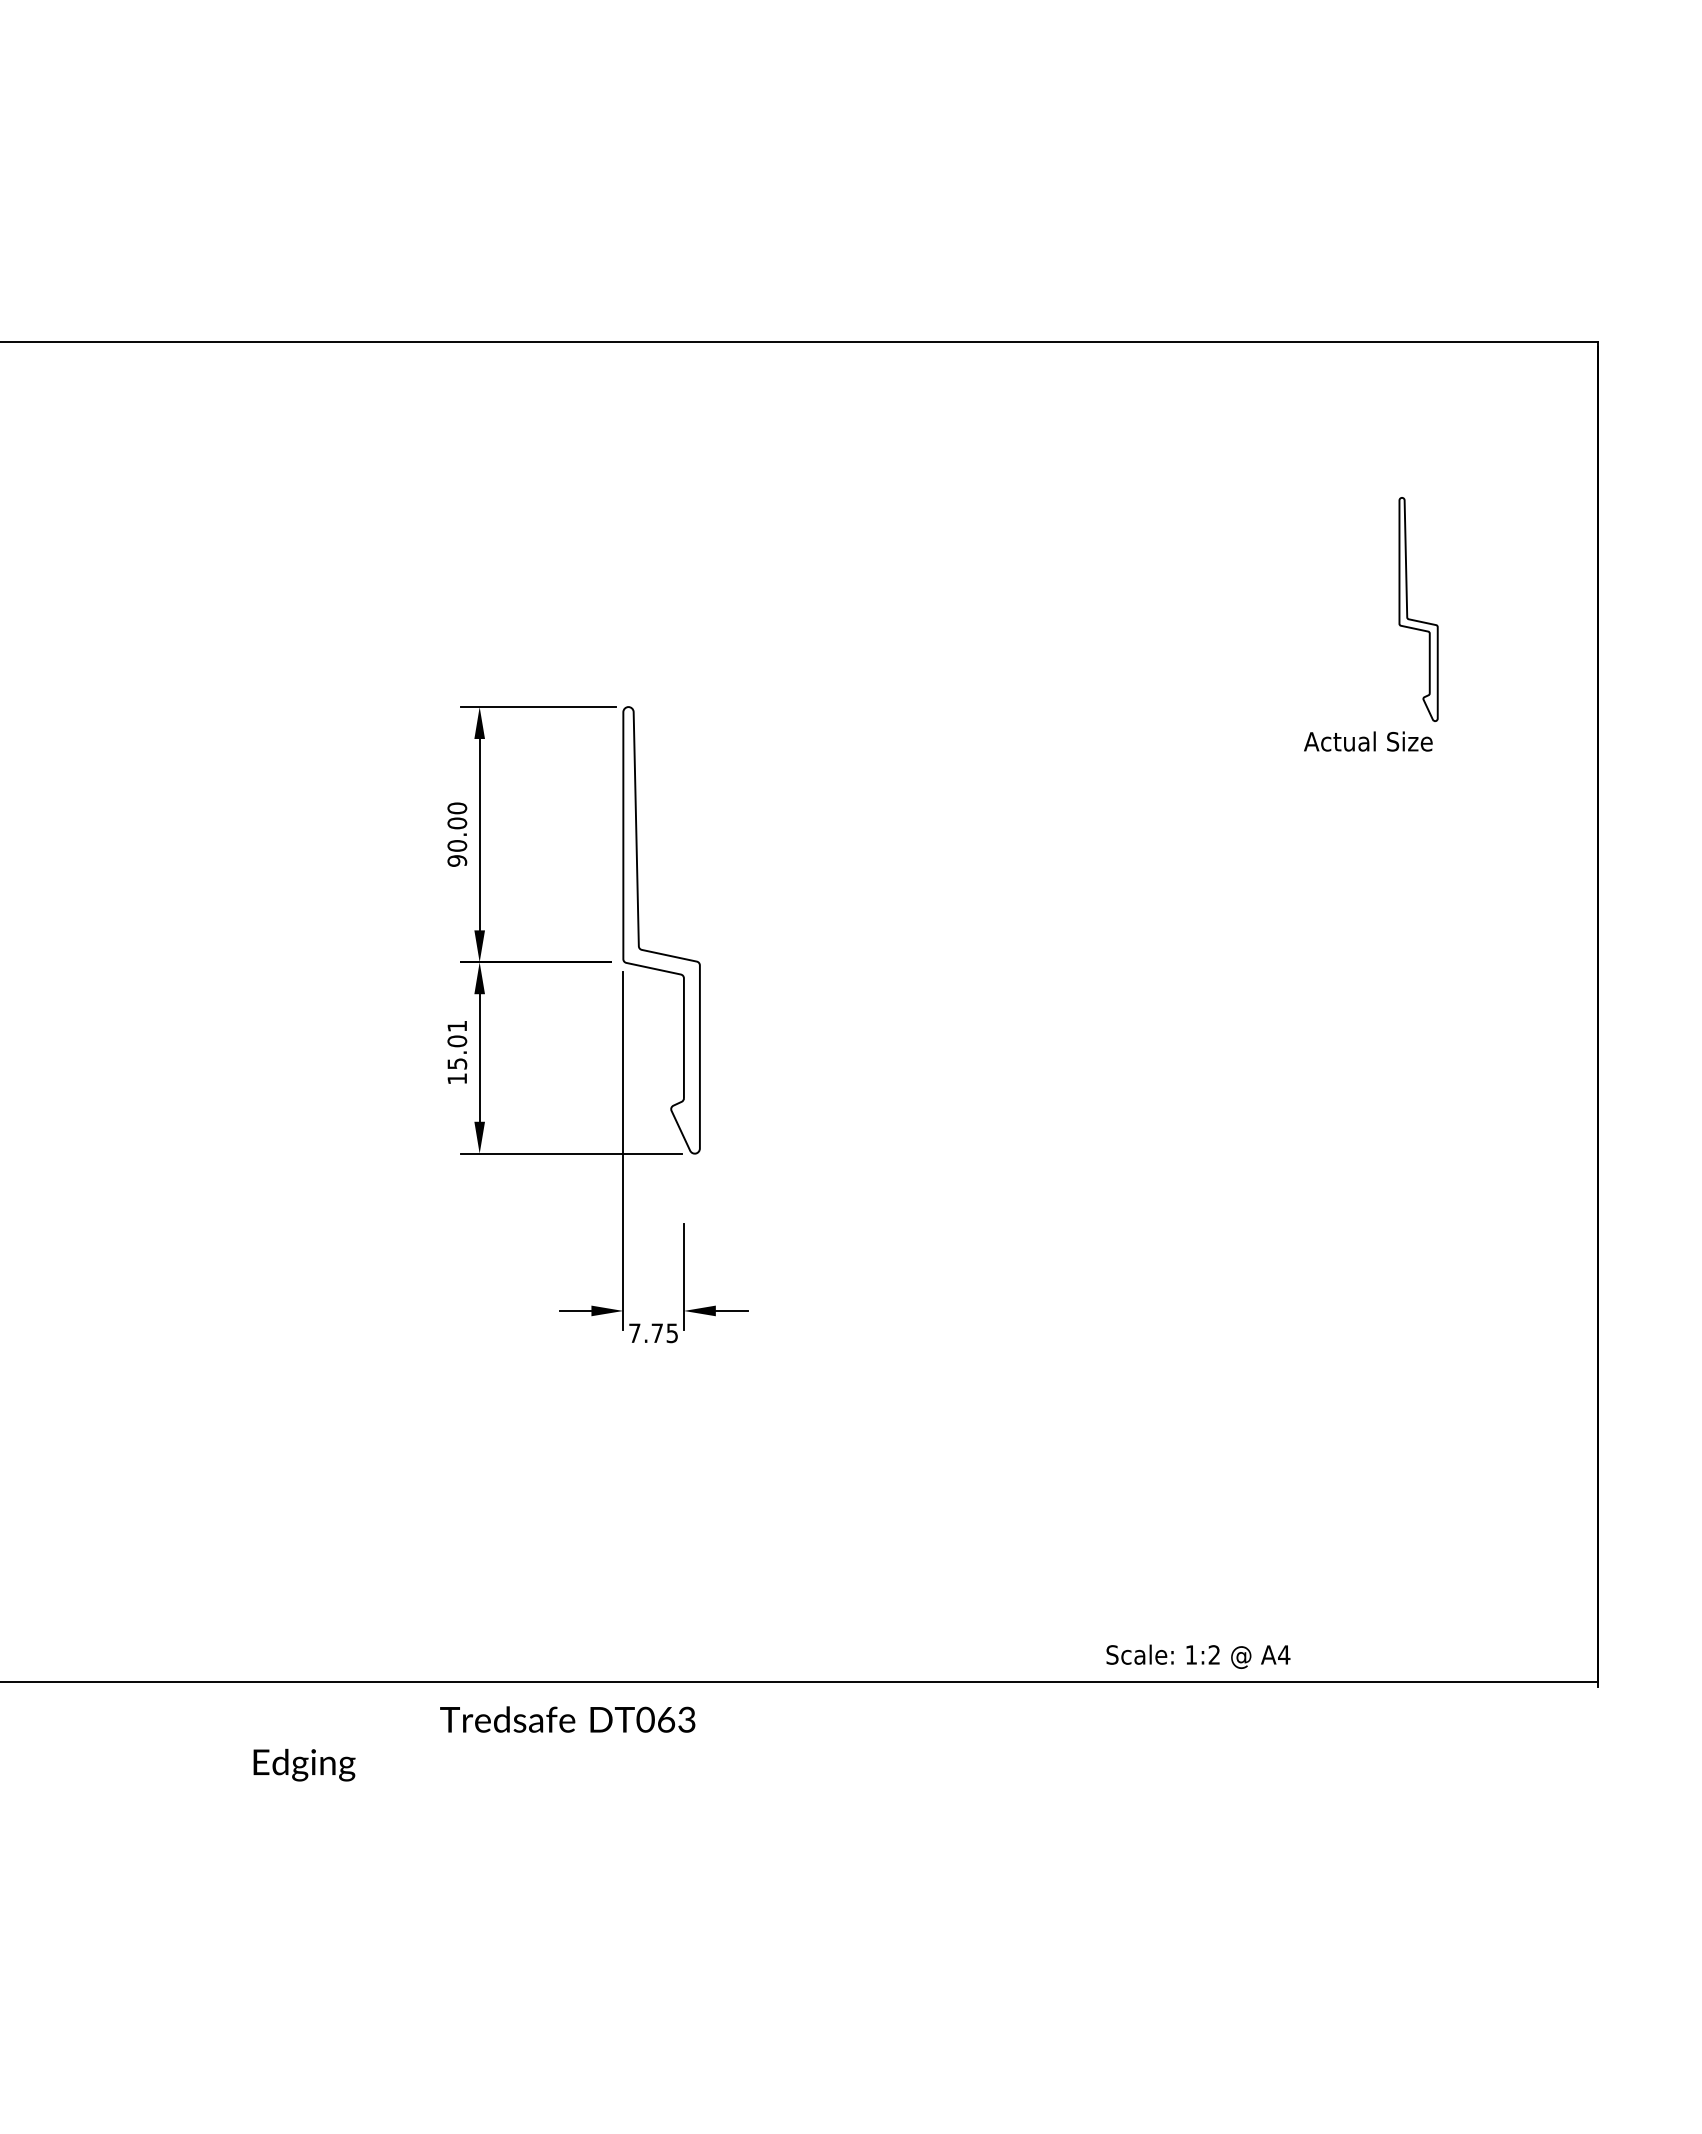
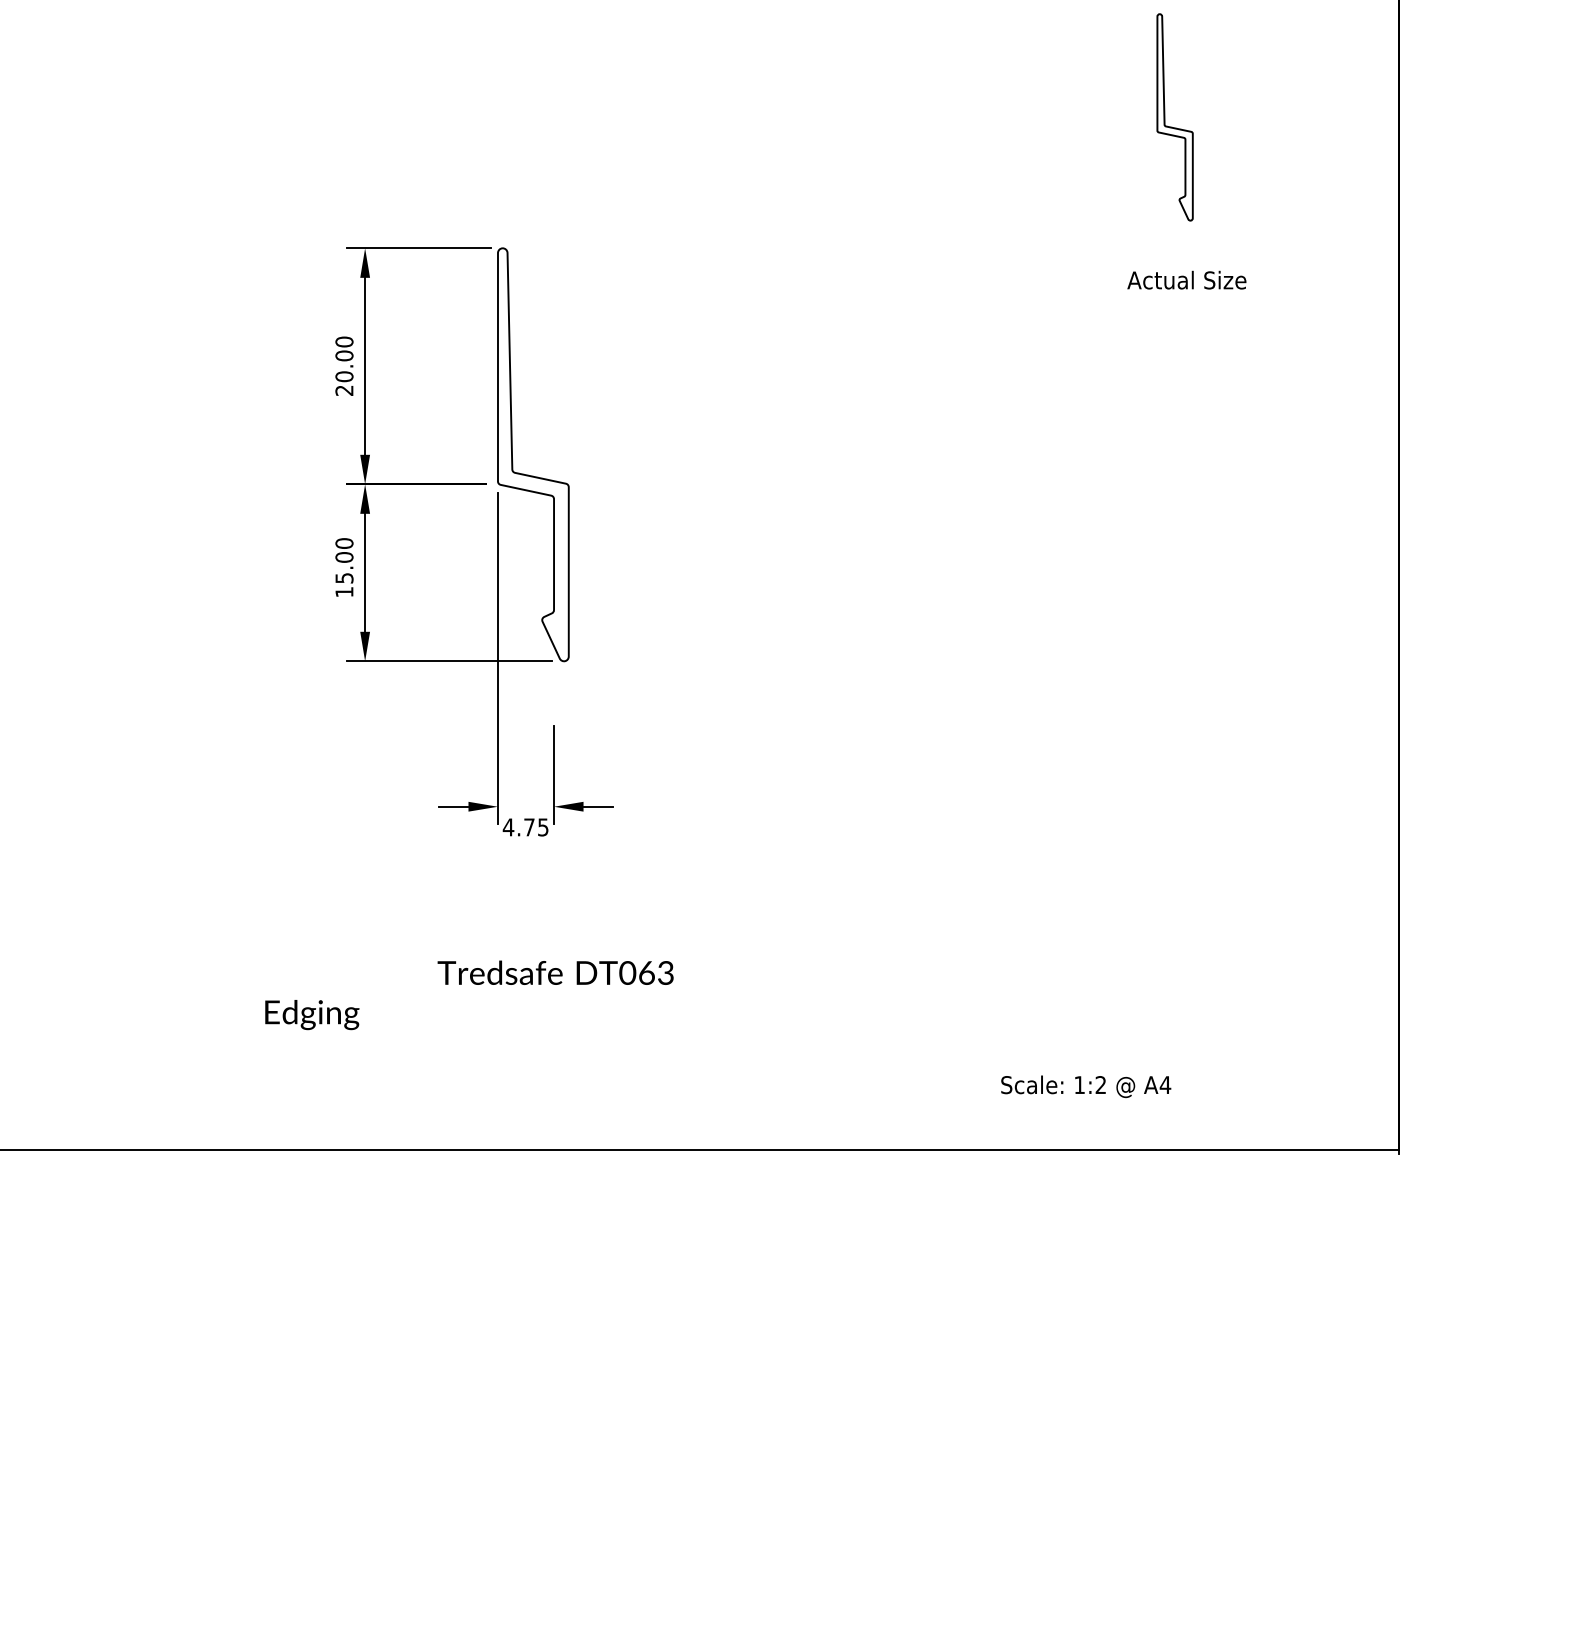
part: (1415, 619) -> (1172, 126), moved
text: (457, 860) -> (344, 390), 90.00 -> 20.00
text: (457, 1026) -> (344, 543), 15.01 -> 15.00
text: (634, 1332) -> (508, 826), 7.75 -> 4.75
text: (1198, 1656) -> (1086, 1086), moved
text: (474, 1743) -> (469, 994), moved

